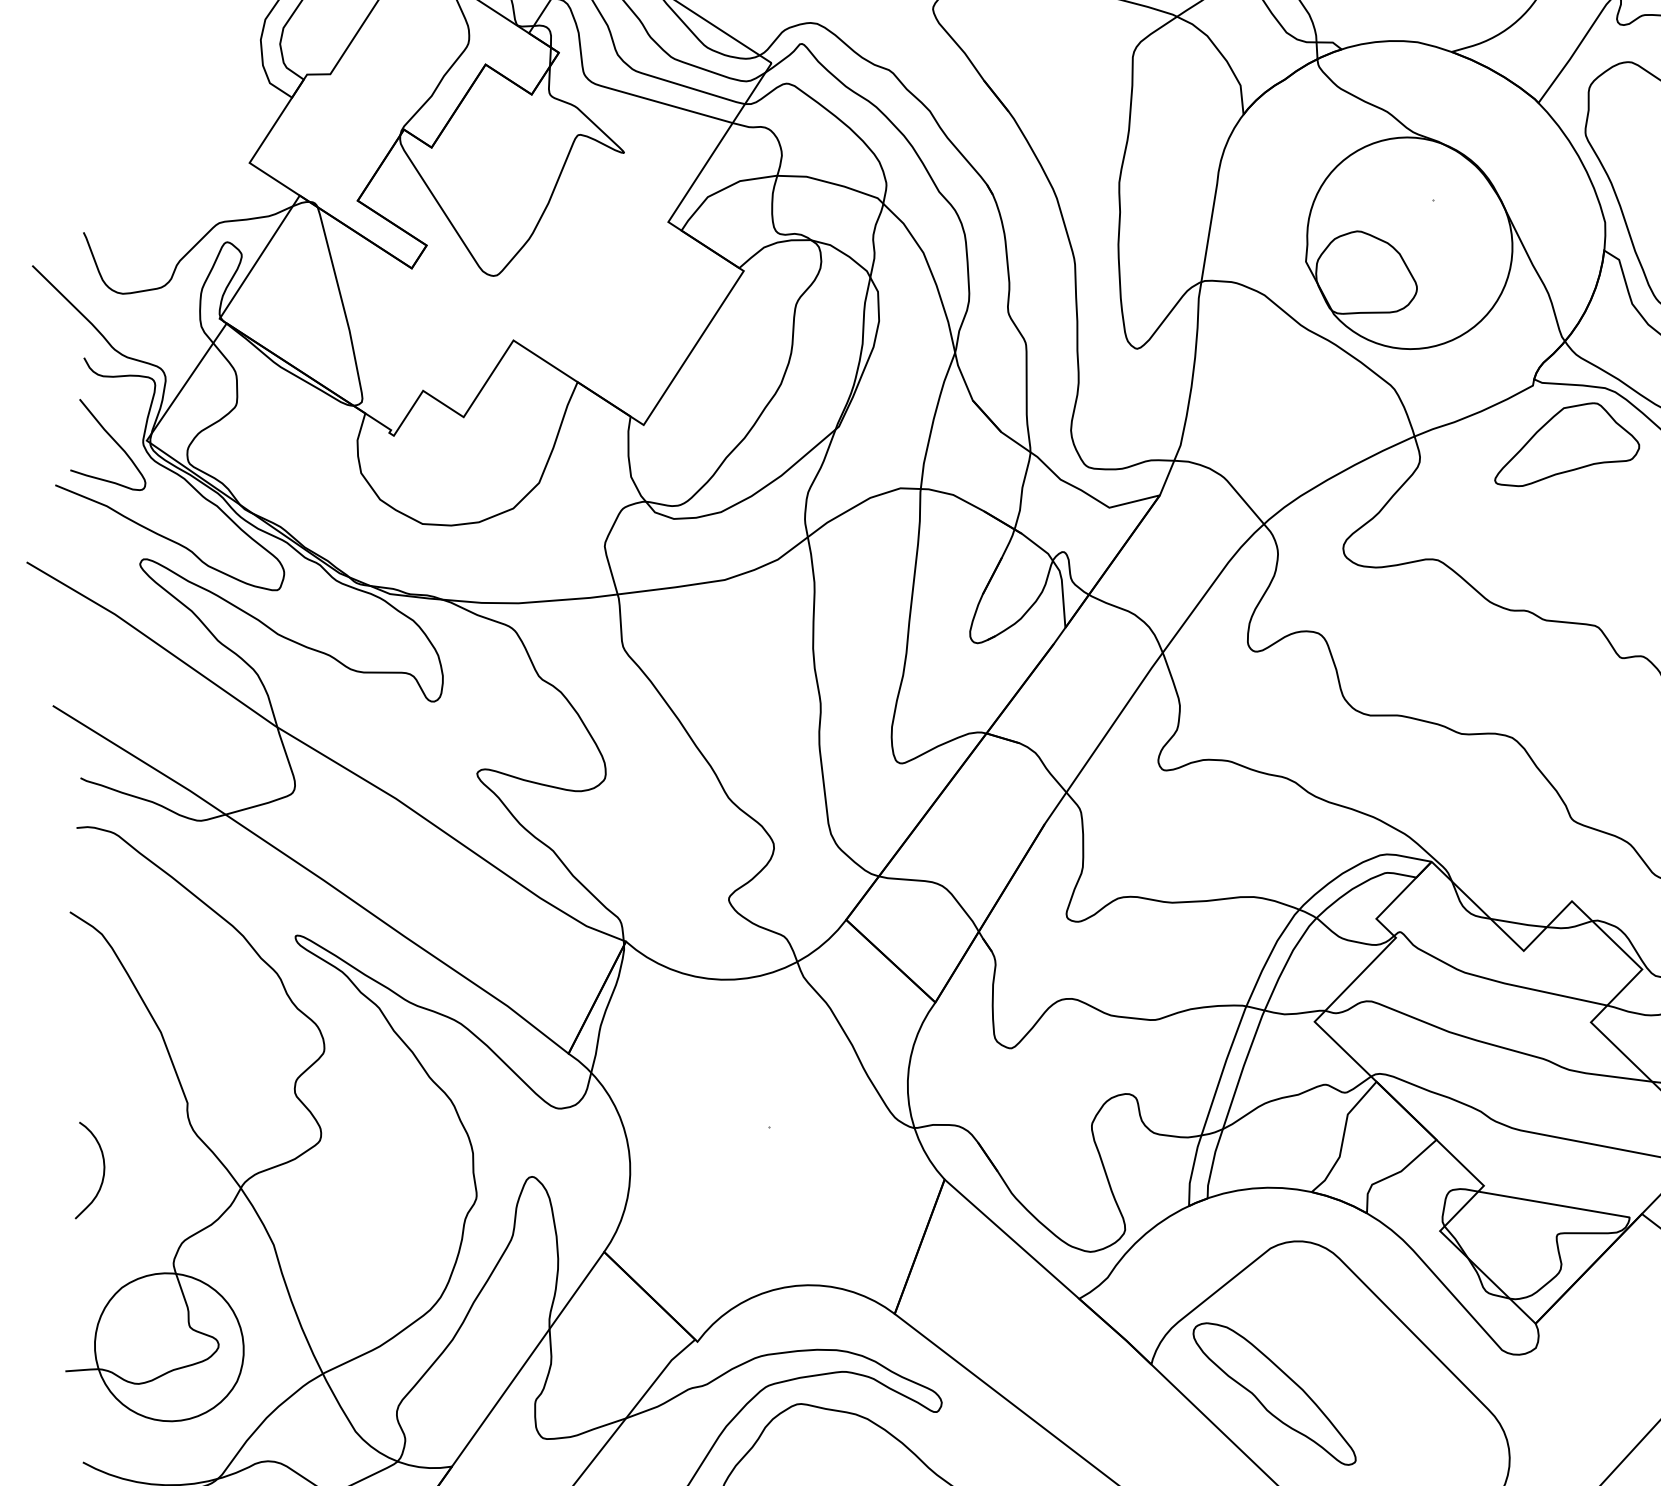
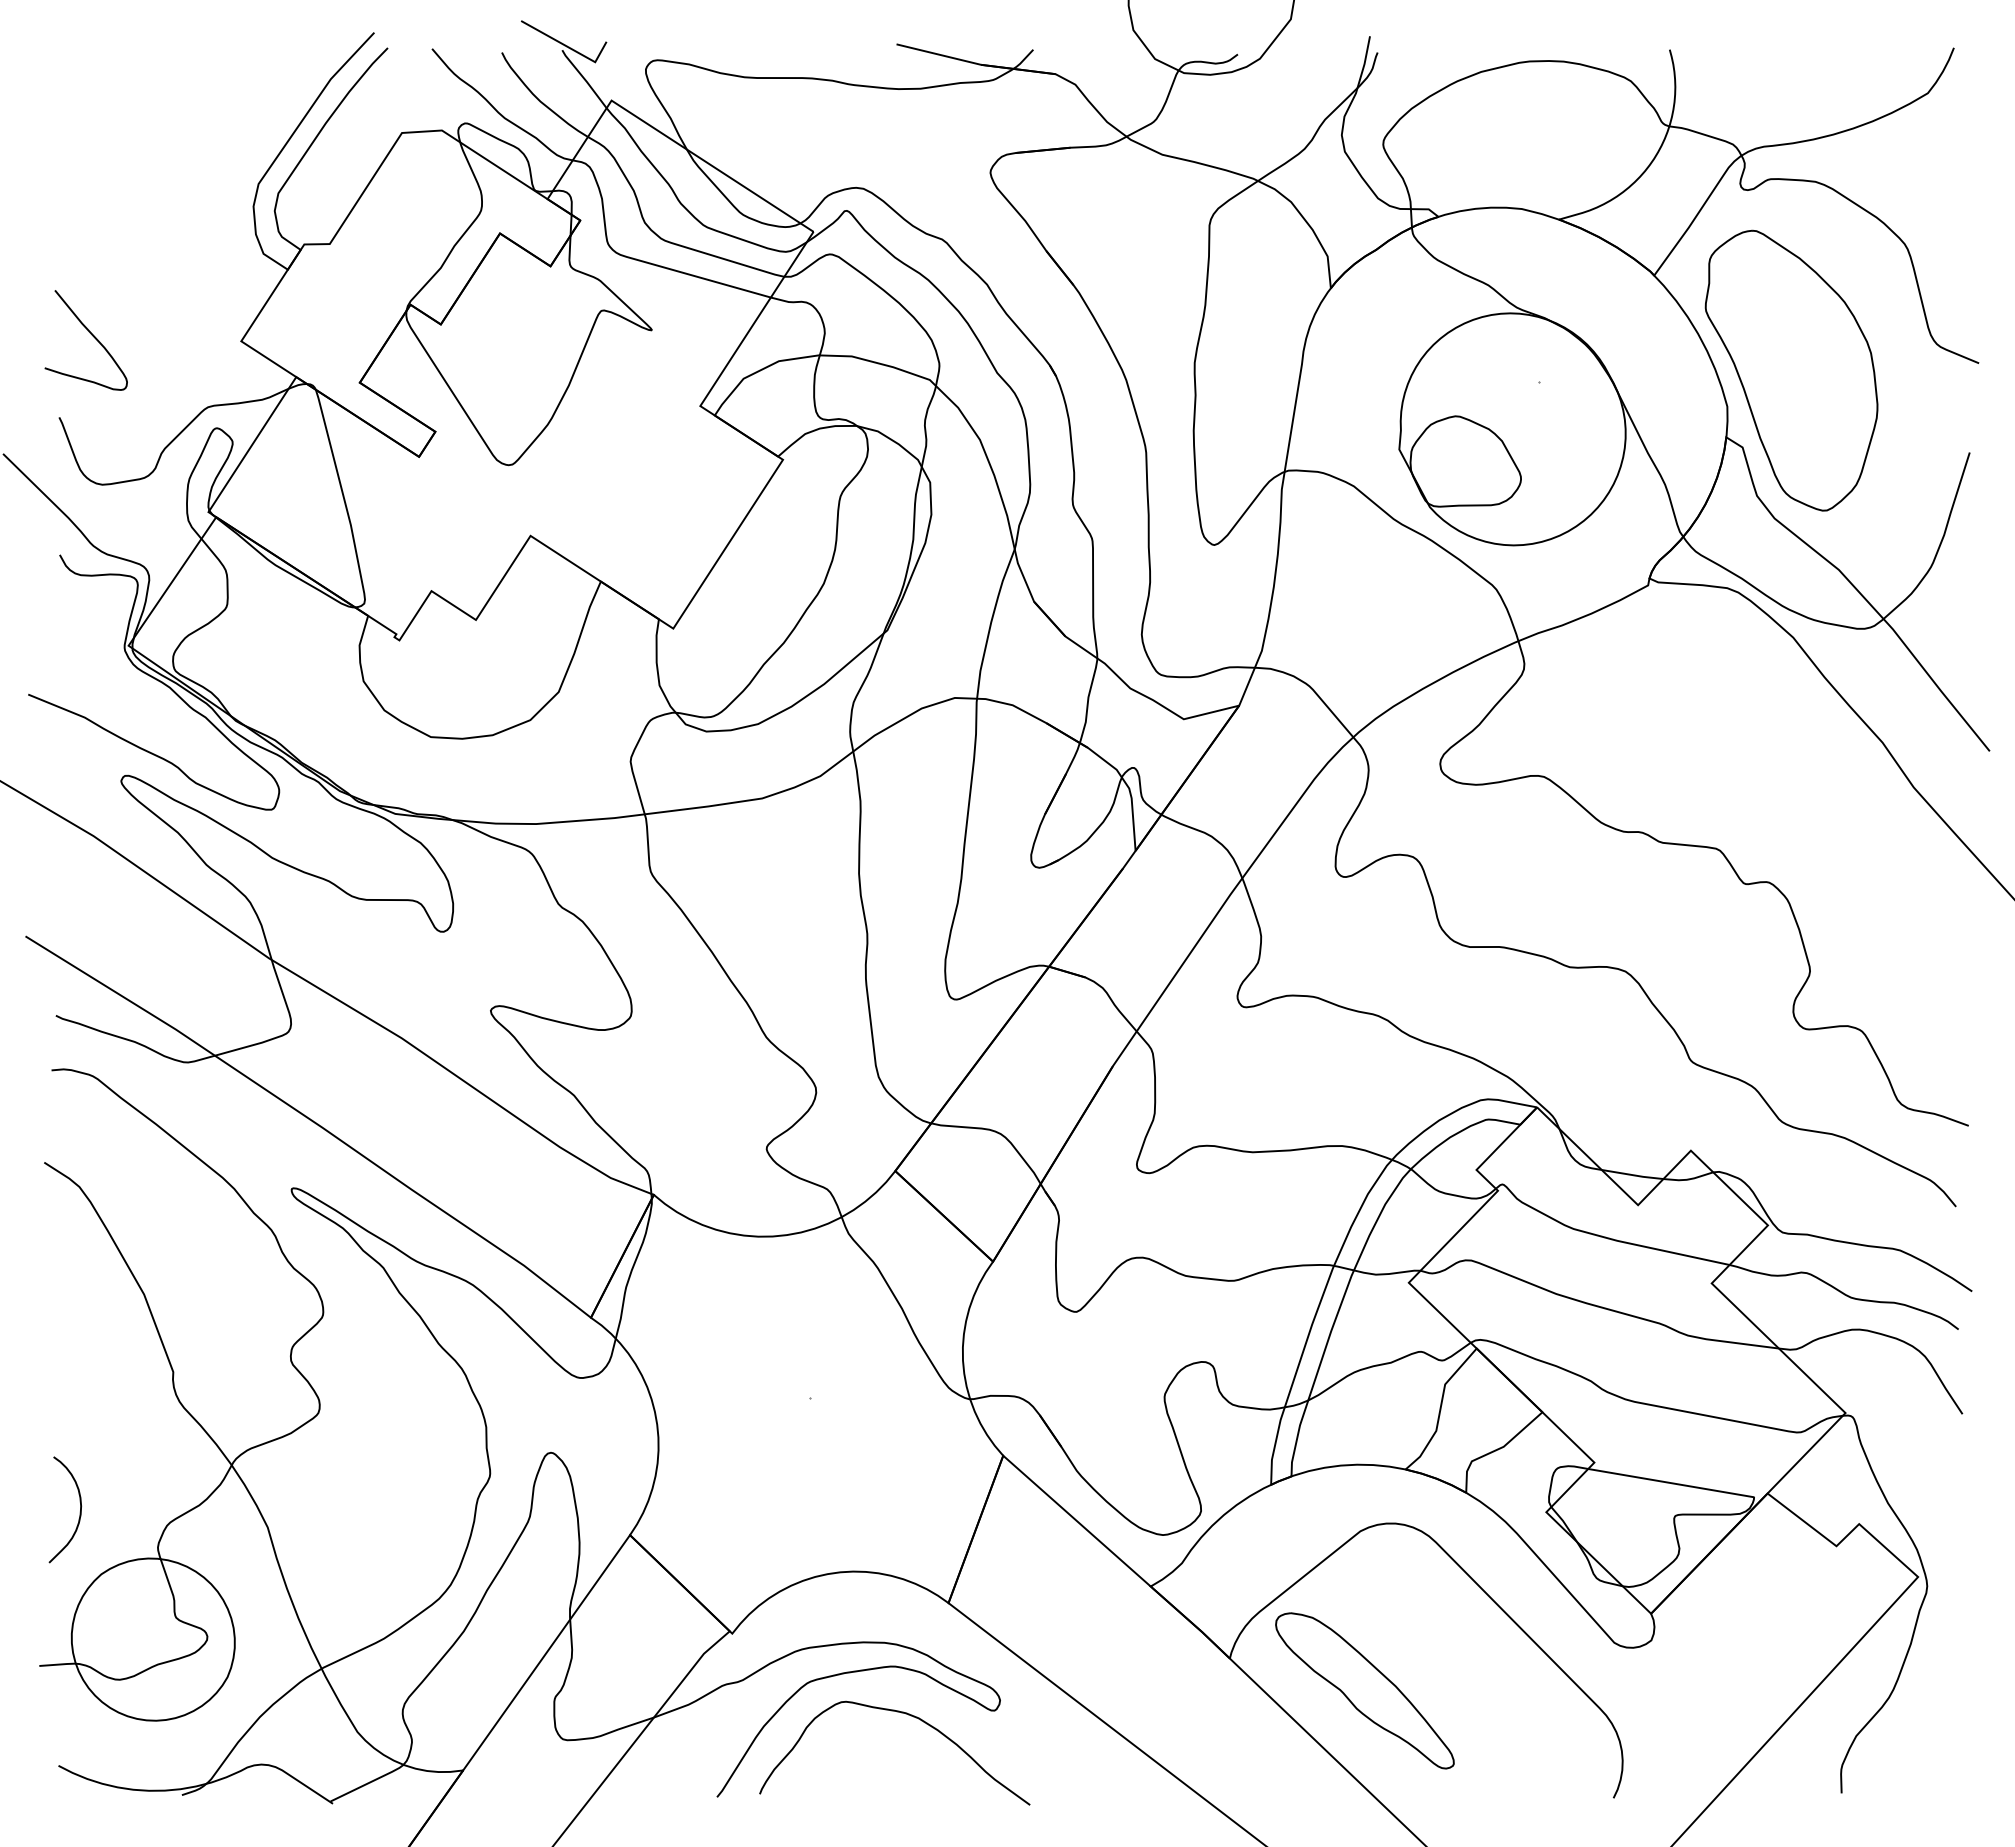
curve: (112, 439) -> (90, 334), moved
part: (1567, 444) -> (1685, 649), removed
curve: (102, 1172) -> (79, 1512), moved

